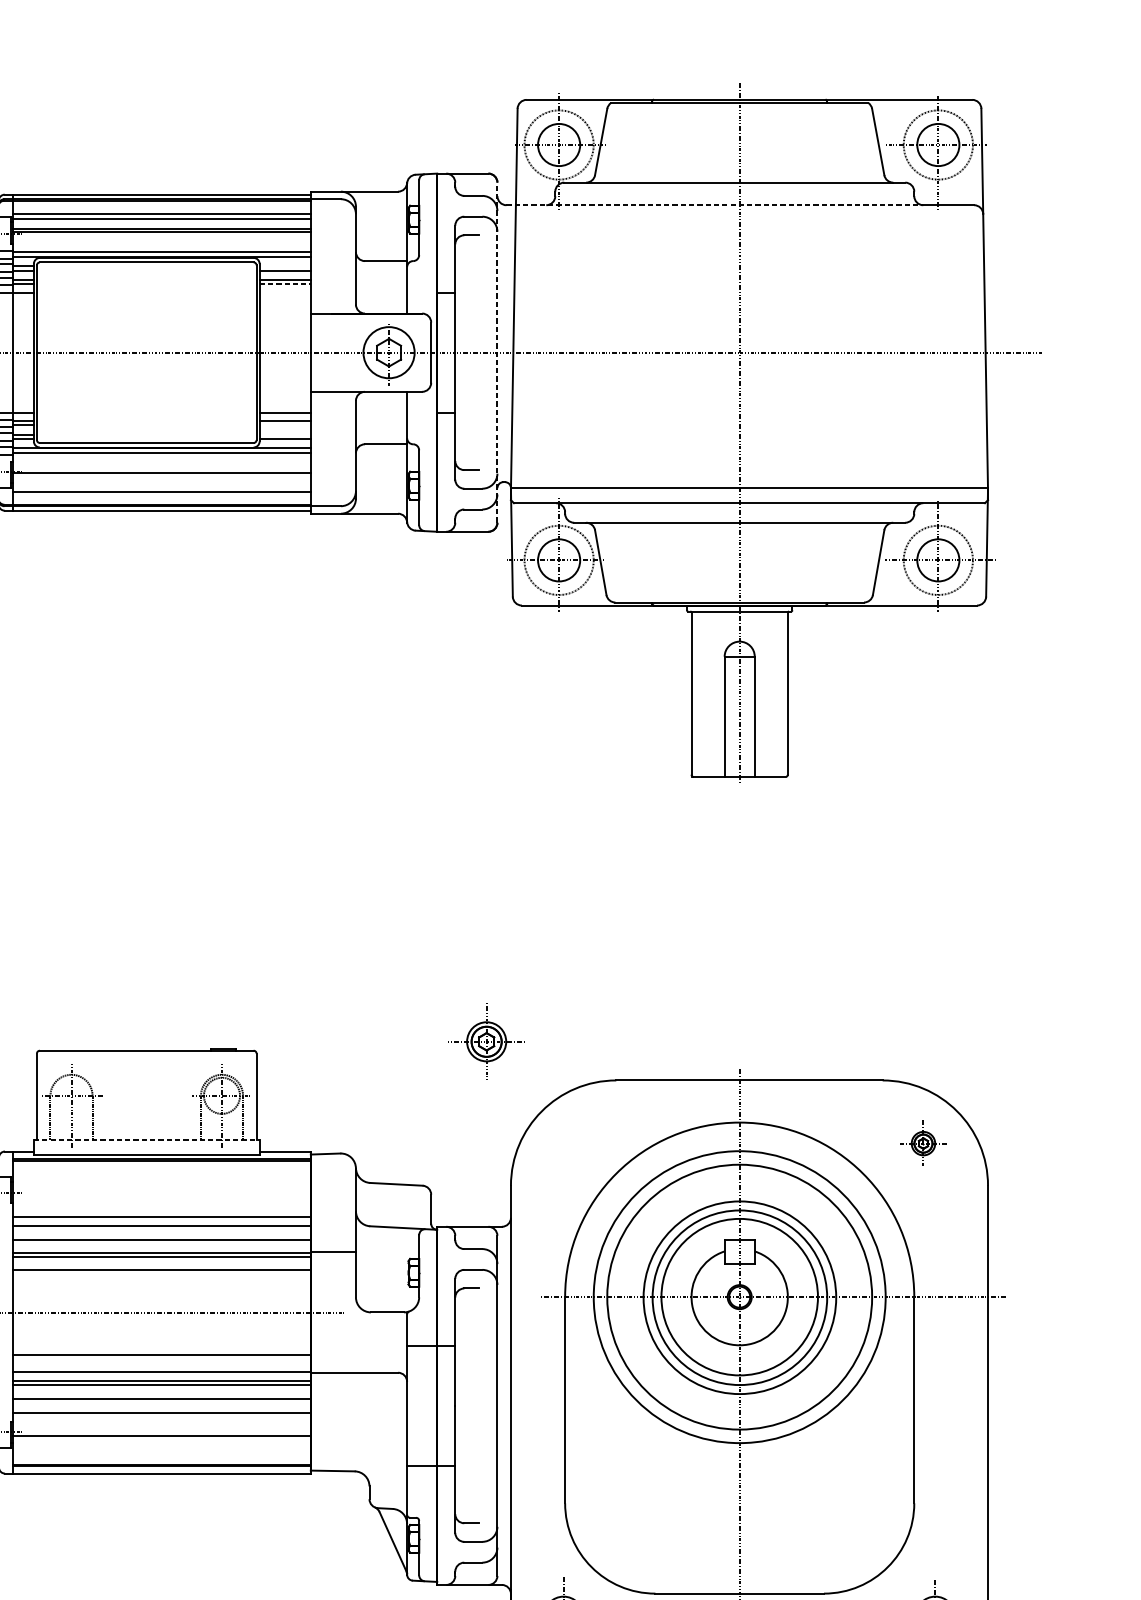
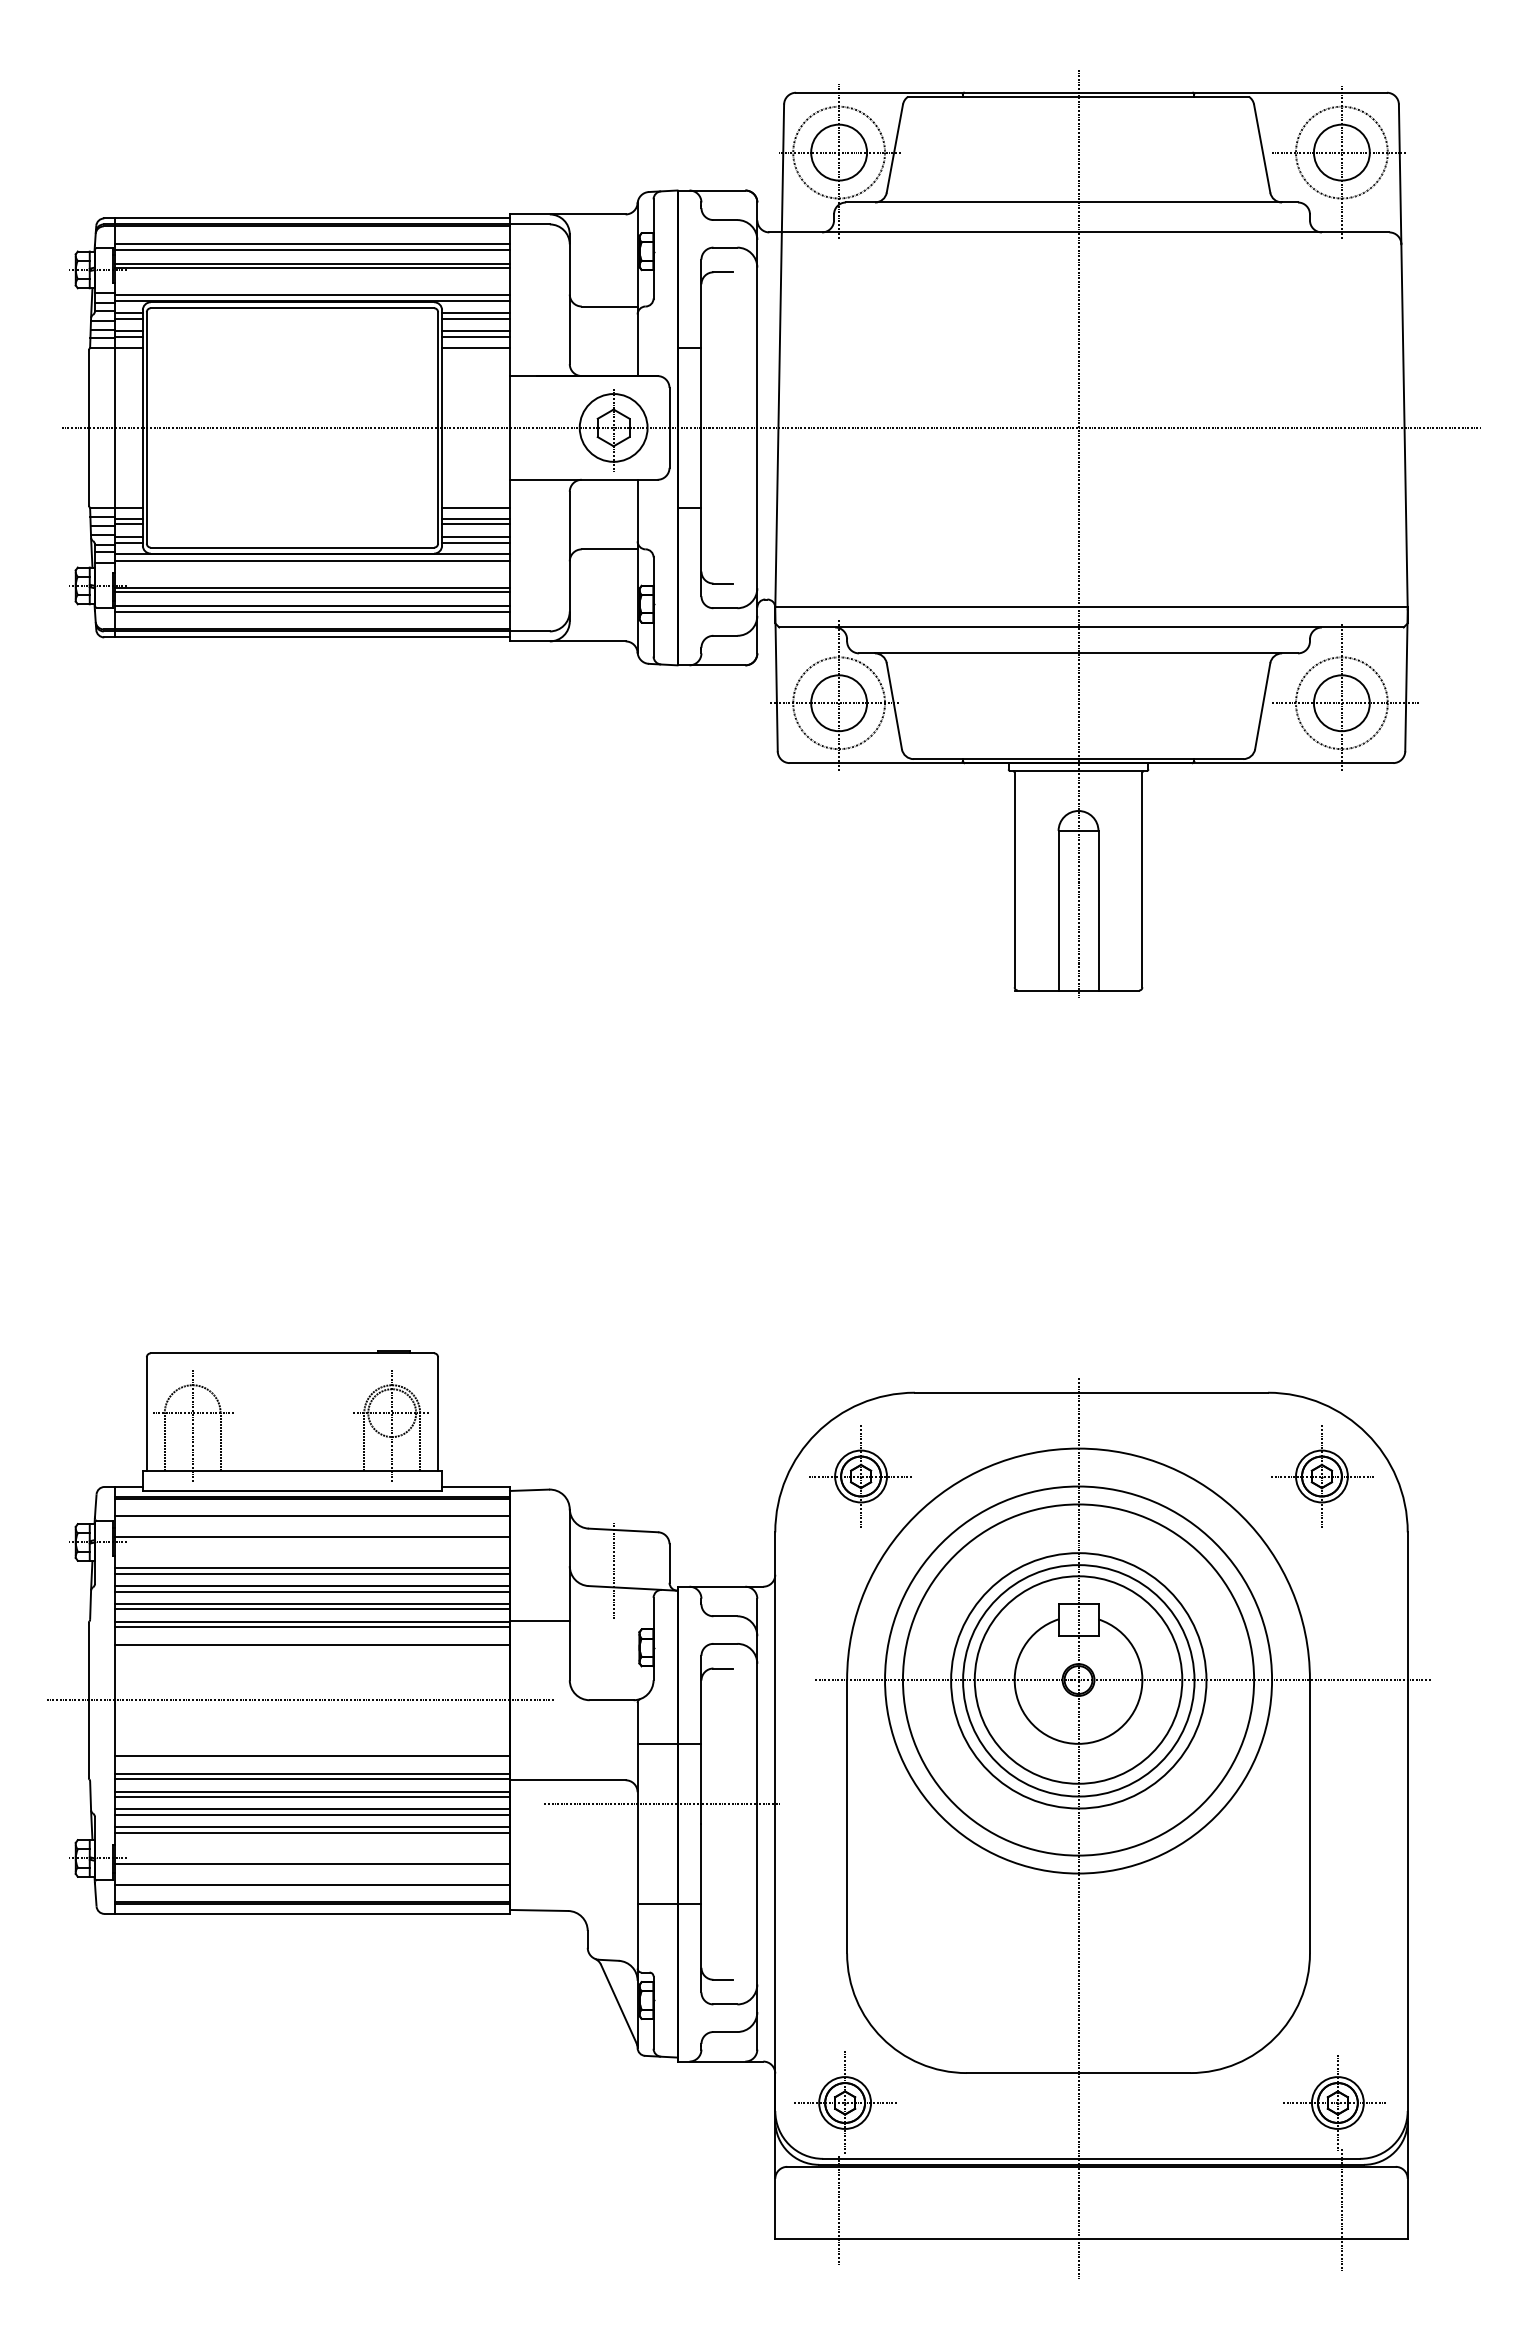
line: (715, 205) -> (1046, 232), dashed -> solid
line: (284, 266) -> (475, 313), added
line: (285, 283) -> (476, 336), dashed -> solid
line: (284, 292) -> (475, 348), added
line: (497, 352) -> (757, 427), dashed -> solid
line: (284, 425) -> (475, 524), added
line: (284, 434) -> (475, 536), added
line: (161, 476) -> (311, 591), added
line: (161, 486) -> (311, 605), added
part: (486, 1041) -> (860, 1476), moved
line: (146, 1139) -> (292, 1471), dashed -> solid
part: (923, 1143) -> (1322, 1476), size x1.67
line: (161, 1173) -> (311, 1516), added
line: (161, 1188) -> (311, 1536), added
line: (161, 1212) -> (311, 1567), added
line: (388, 1214) -> (613, 1570), added
line: (161, 1230) -> (311, 1591), added
line: (161, 1243) -> (311, 1609), added
line: (161, 1367) -> (311, 1773), added
line: (425, 1390) -> (662, 1803), added
line: (161, 1394) -> (311, 1809), added
line: (161, 1408) -> (311, 1827), added
line: (161, 1451) -> (311, 1884), added

